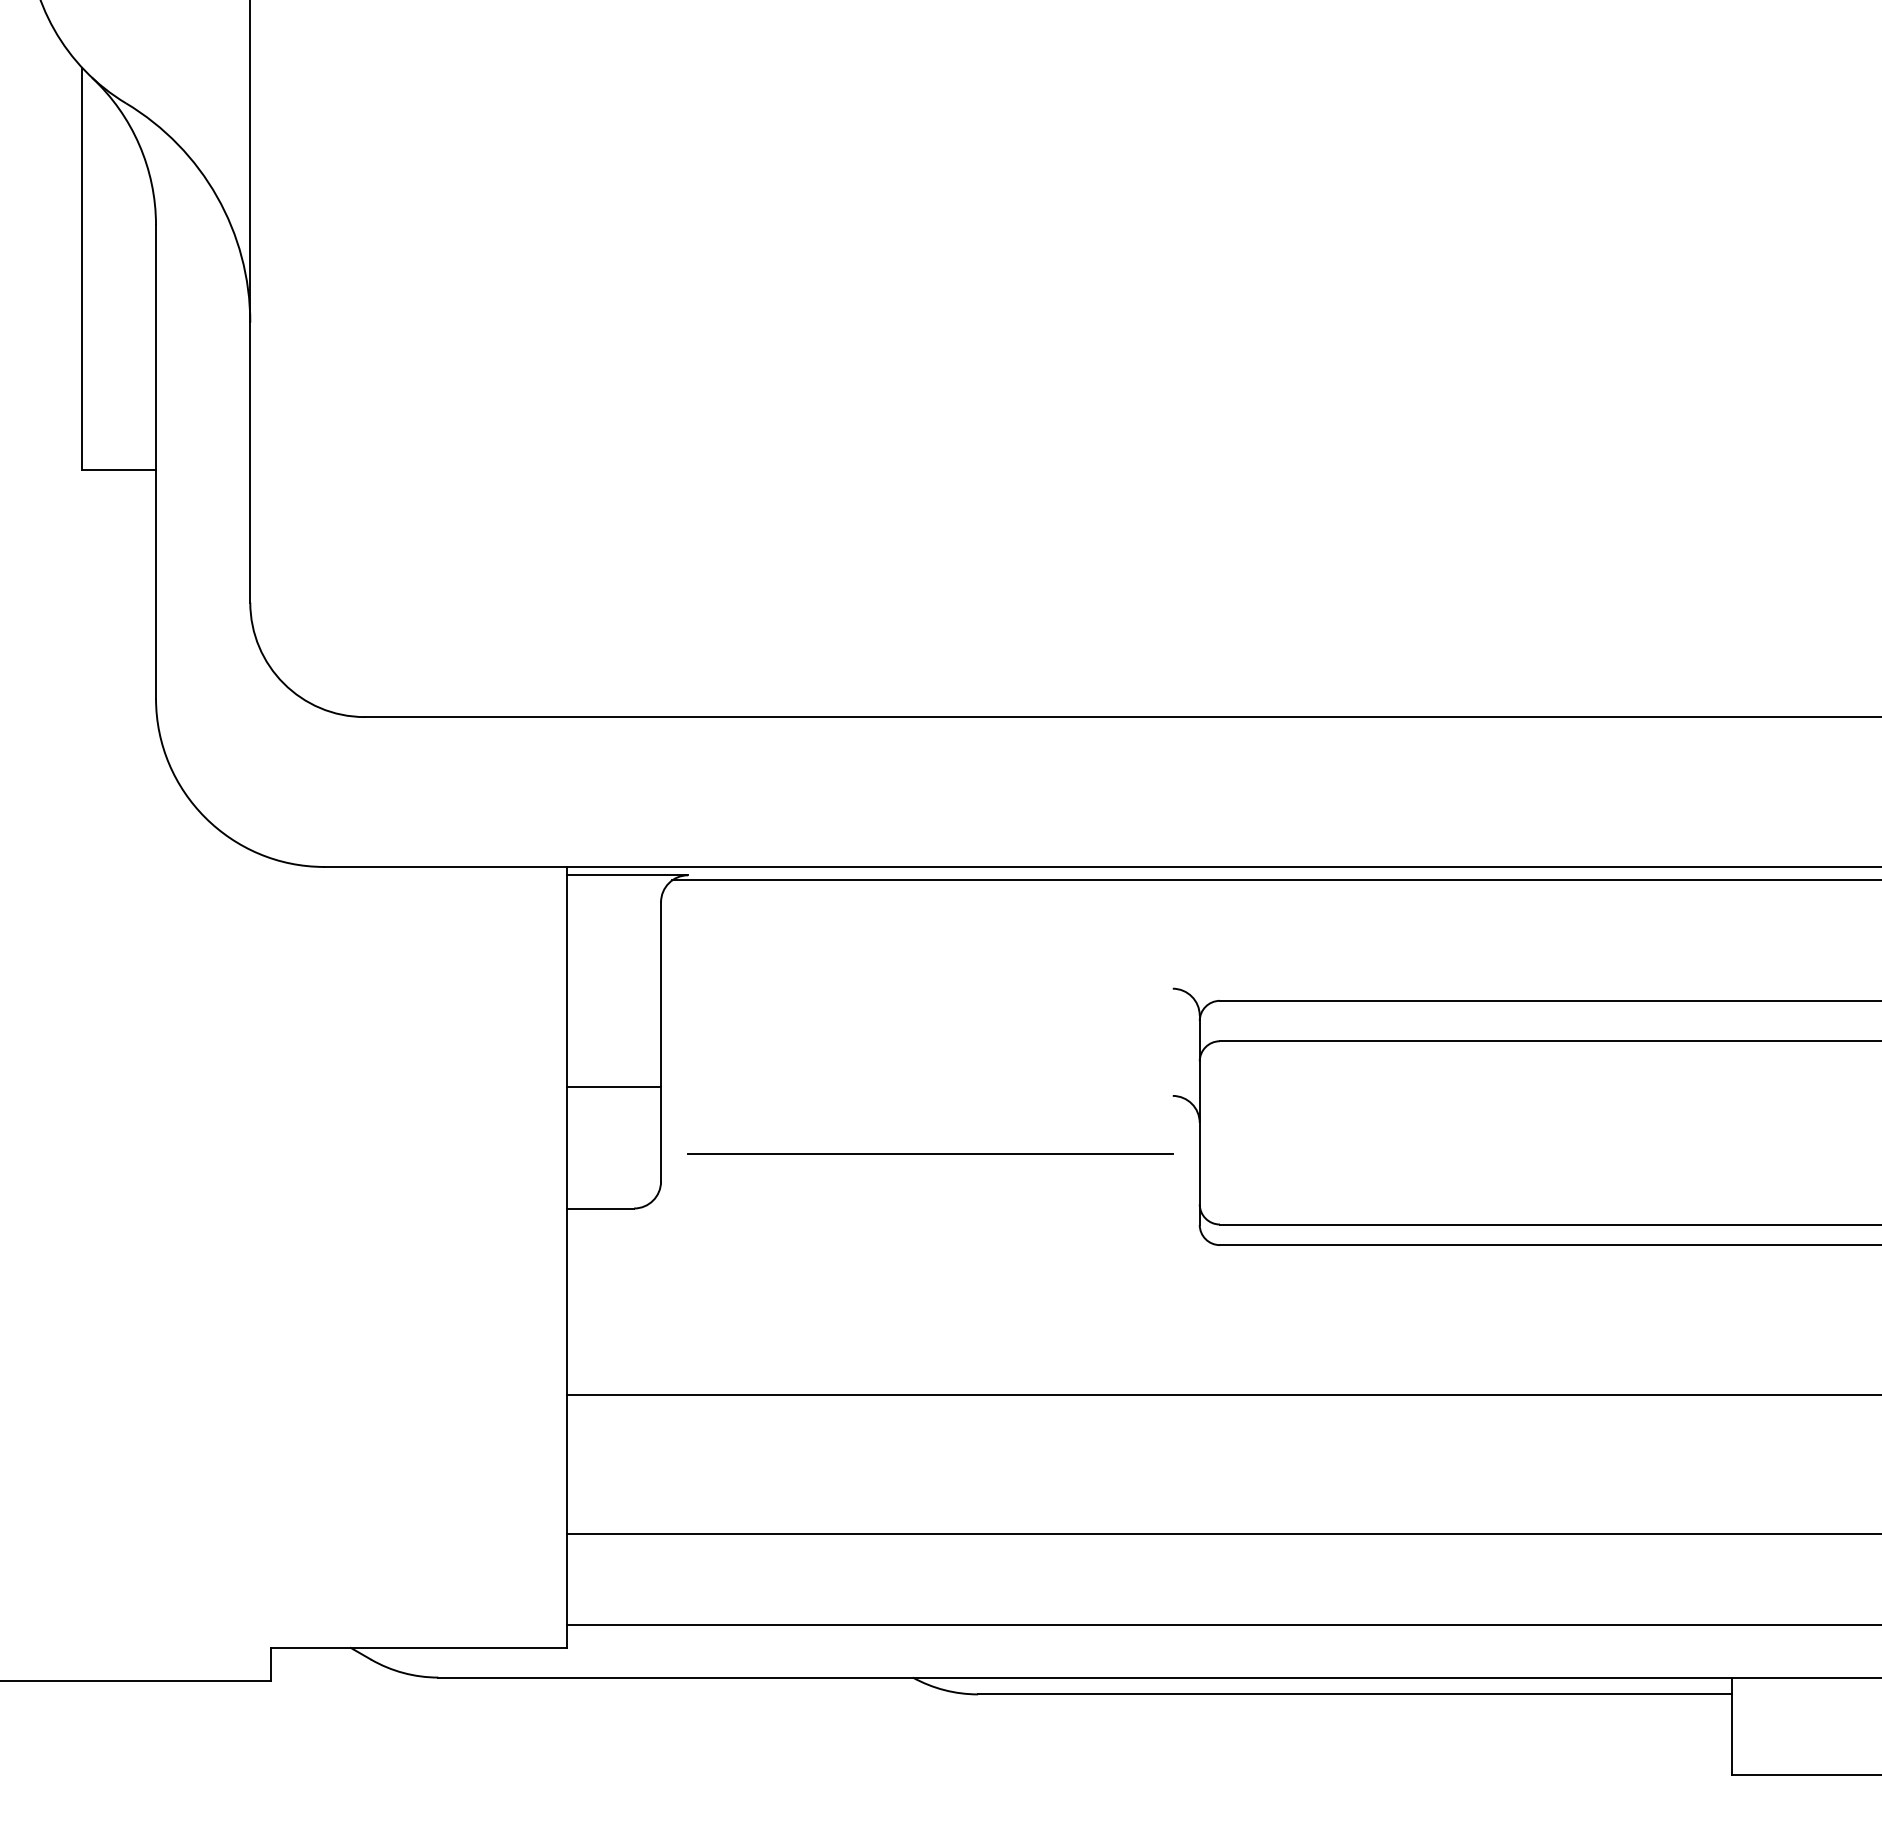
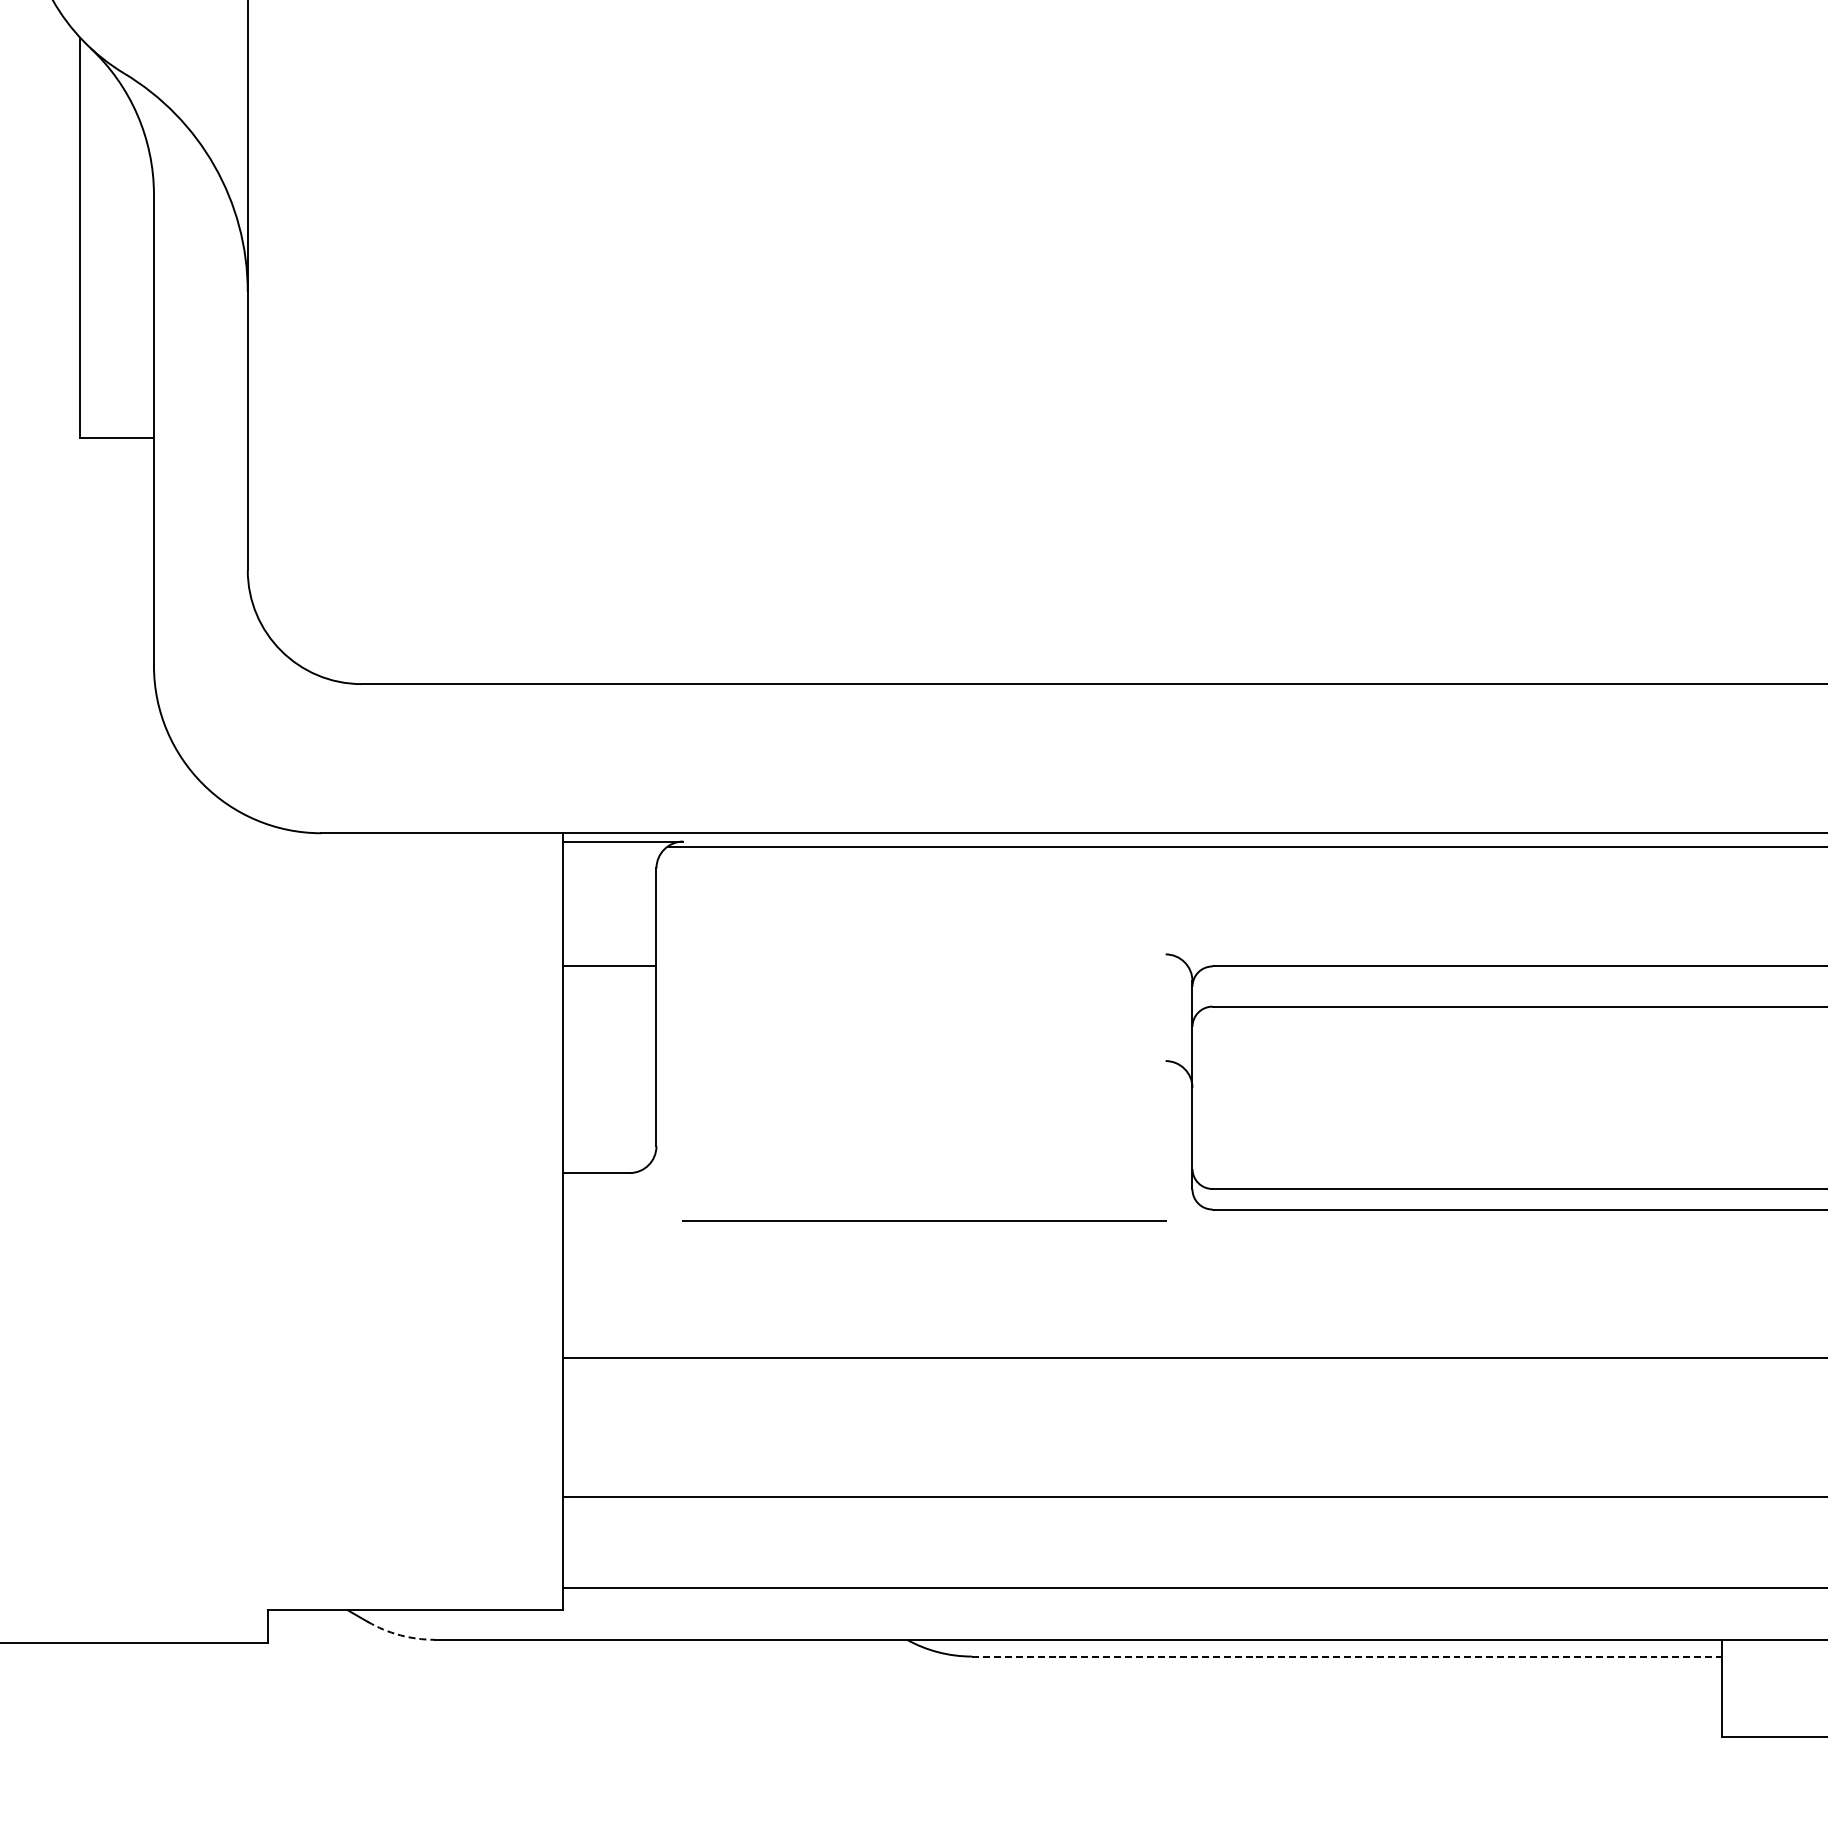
line: (613, 1087) -> (609, 966), moved
line: (930, 1153) -> (924, 1220), moved
arc: (403, 1672) -> (400, 1634), solid -> dashed
line: (1354, 1694) -> (1346, 1656), solid -> dashed

